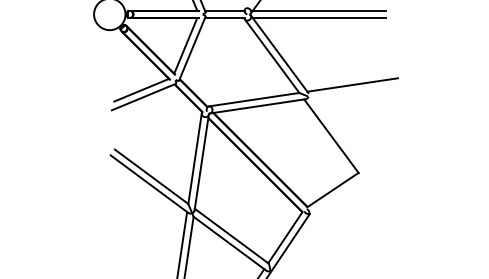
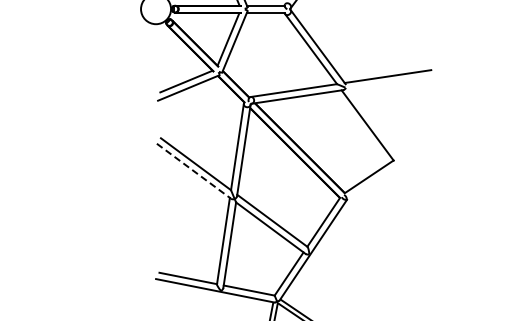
line: (318, 10) -> (355, 5), removed
line: (318, 17) -> (355, 12), removed
line: (150, 184) -> (194, 171), solid -> dashed

